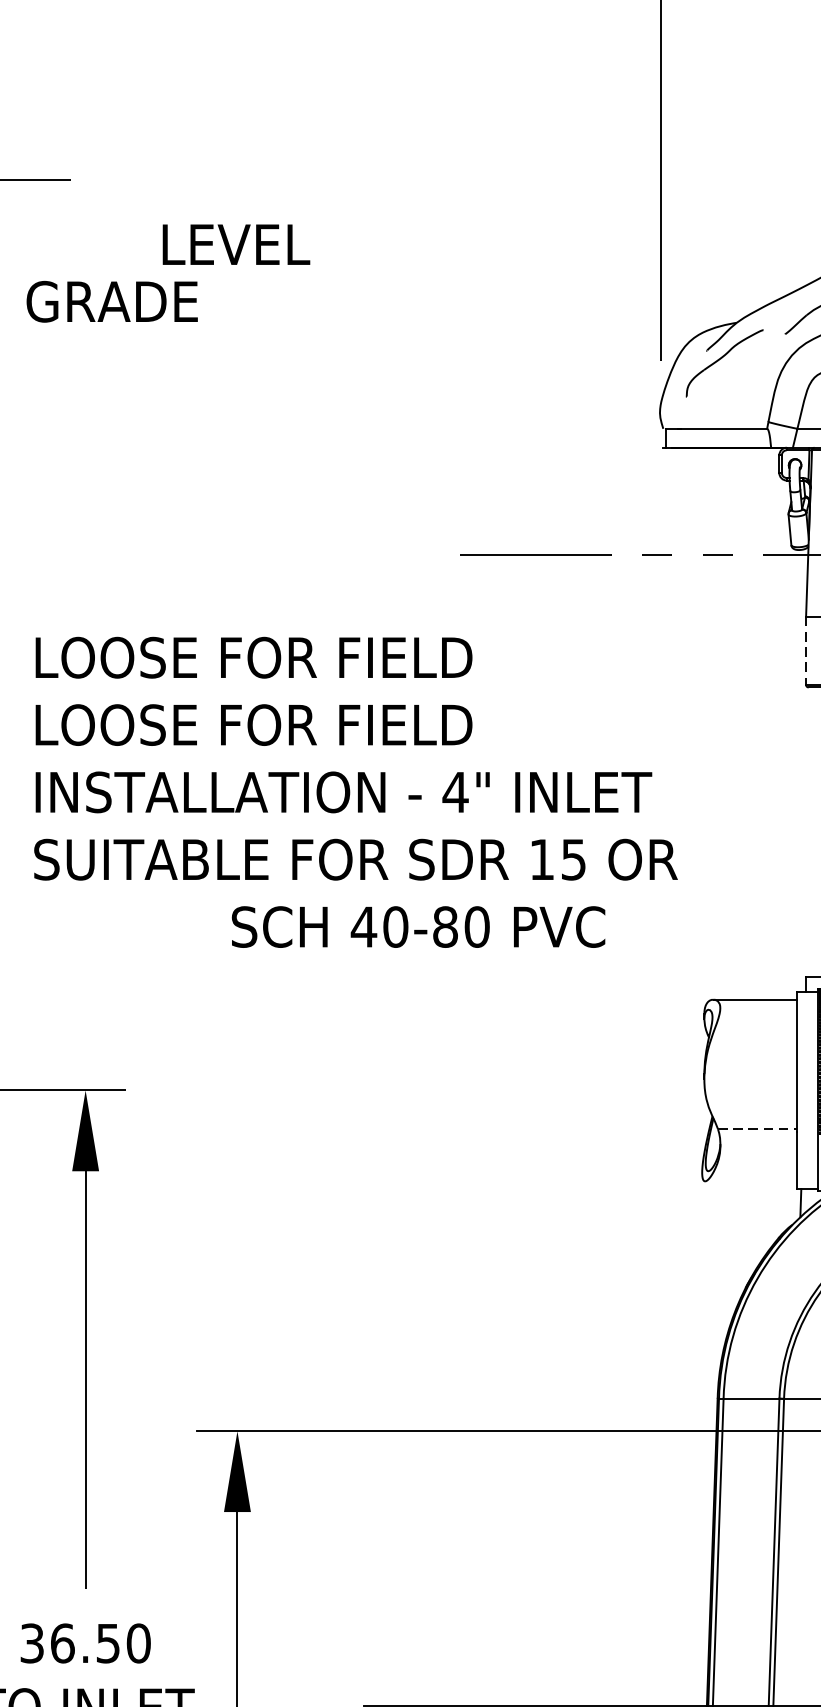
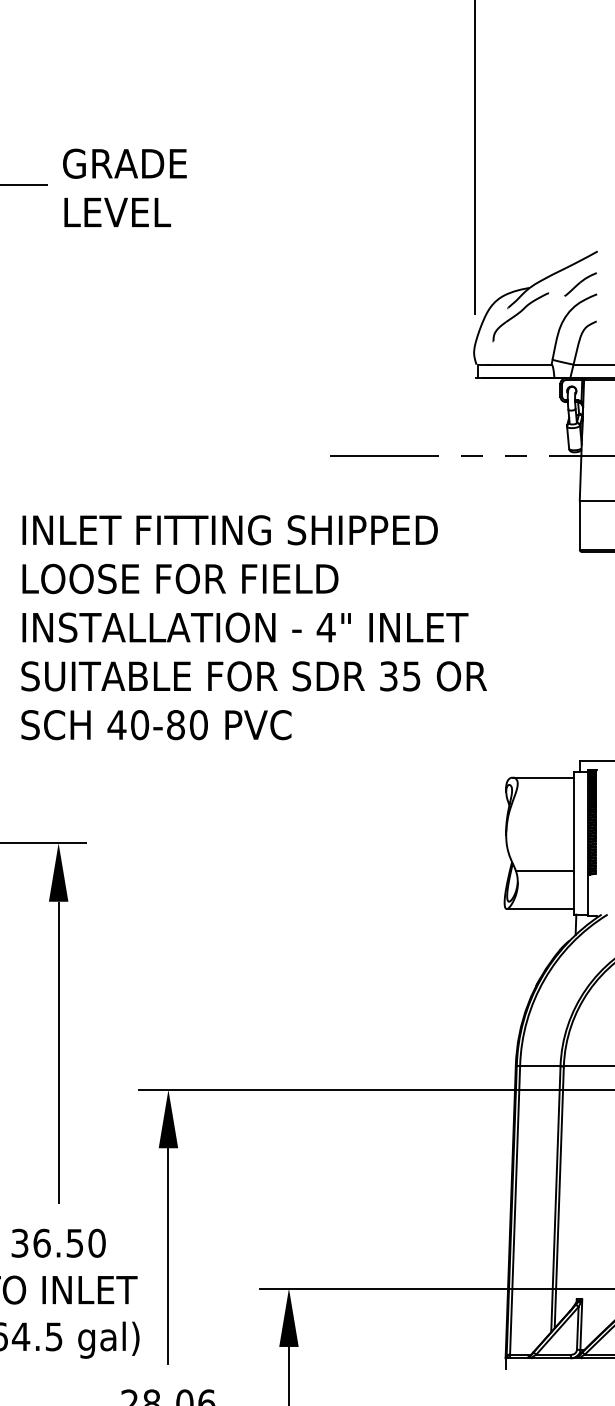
text: (236, 243) -> (117, 211), moved
text: (111, 301) -> (124, 163), moved
line: (805, 651) -> (579, 525), dashed -> solid
text: (324, 658) -> (231, 530), LOOSE FOR FIELD -> INLET FITTING SHIPPED
text: (541, 859) -> (388, 676), 15 -> 35
text: (418, 927) -> (156, 725), moved
line: (757, 1129) -> (544, 871), dashed -> solid
line: (750, 1181) -> (539, 909), added

